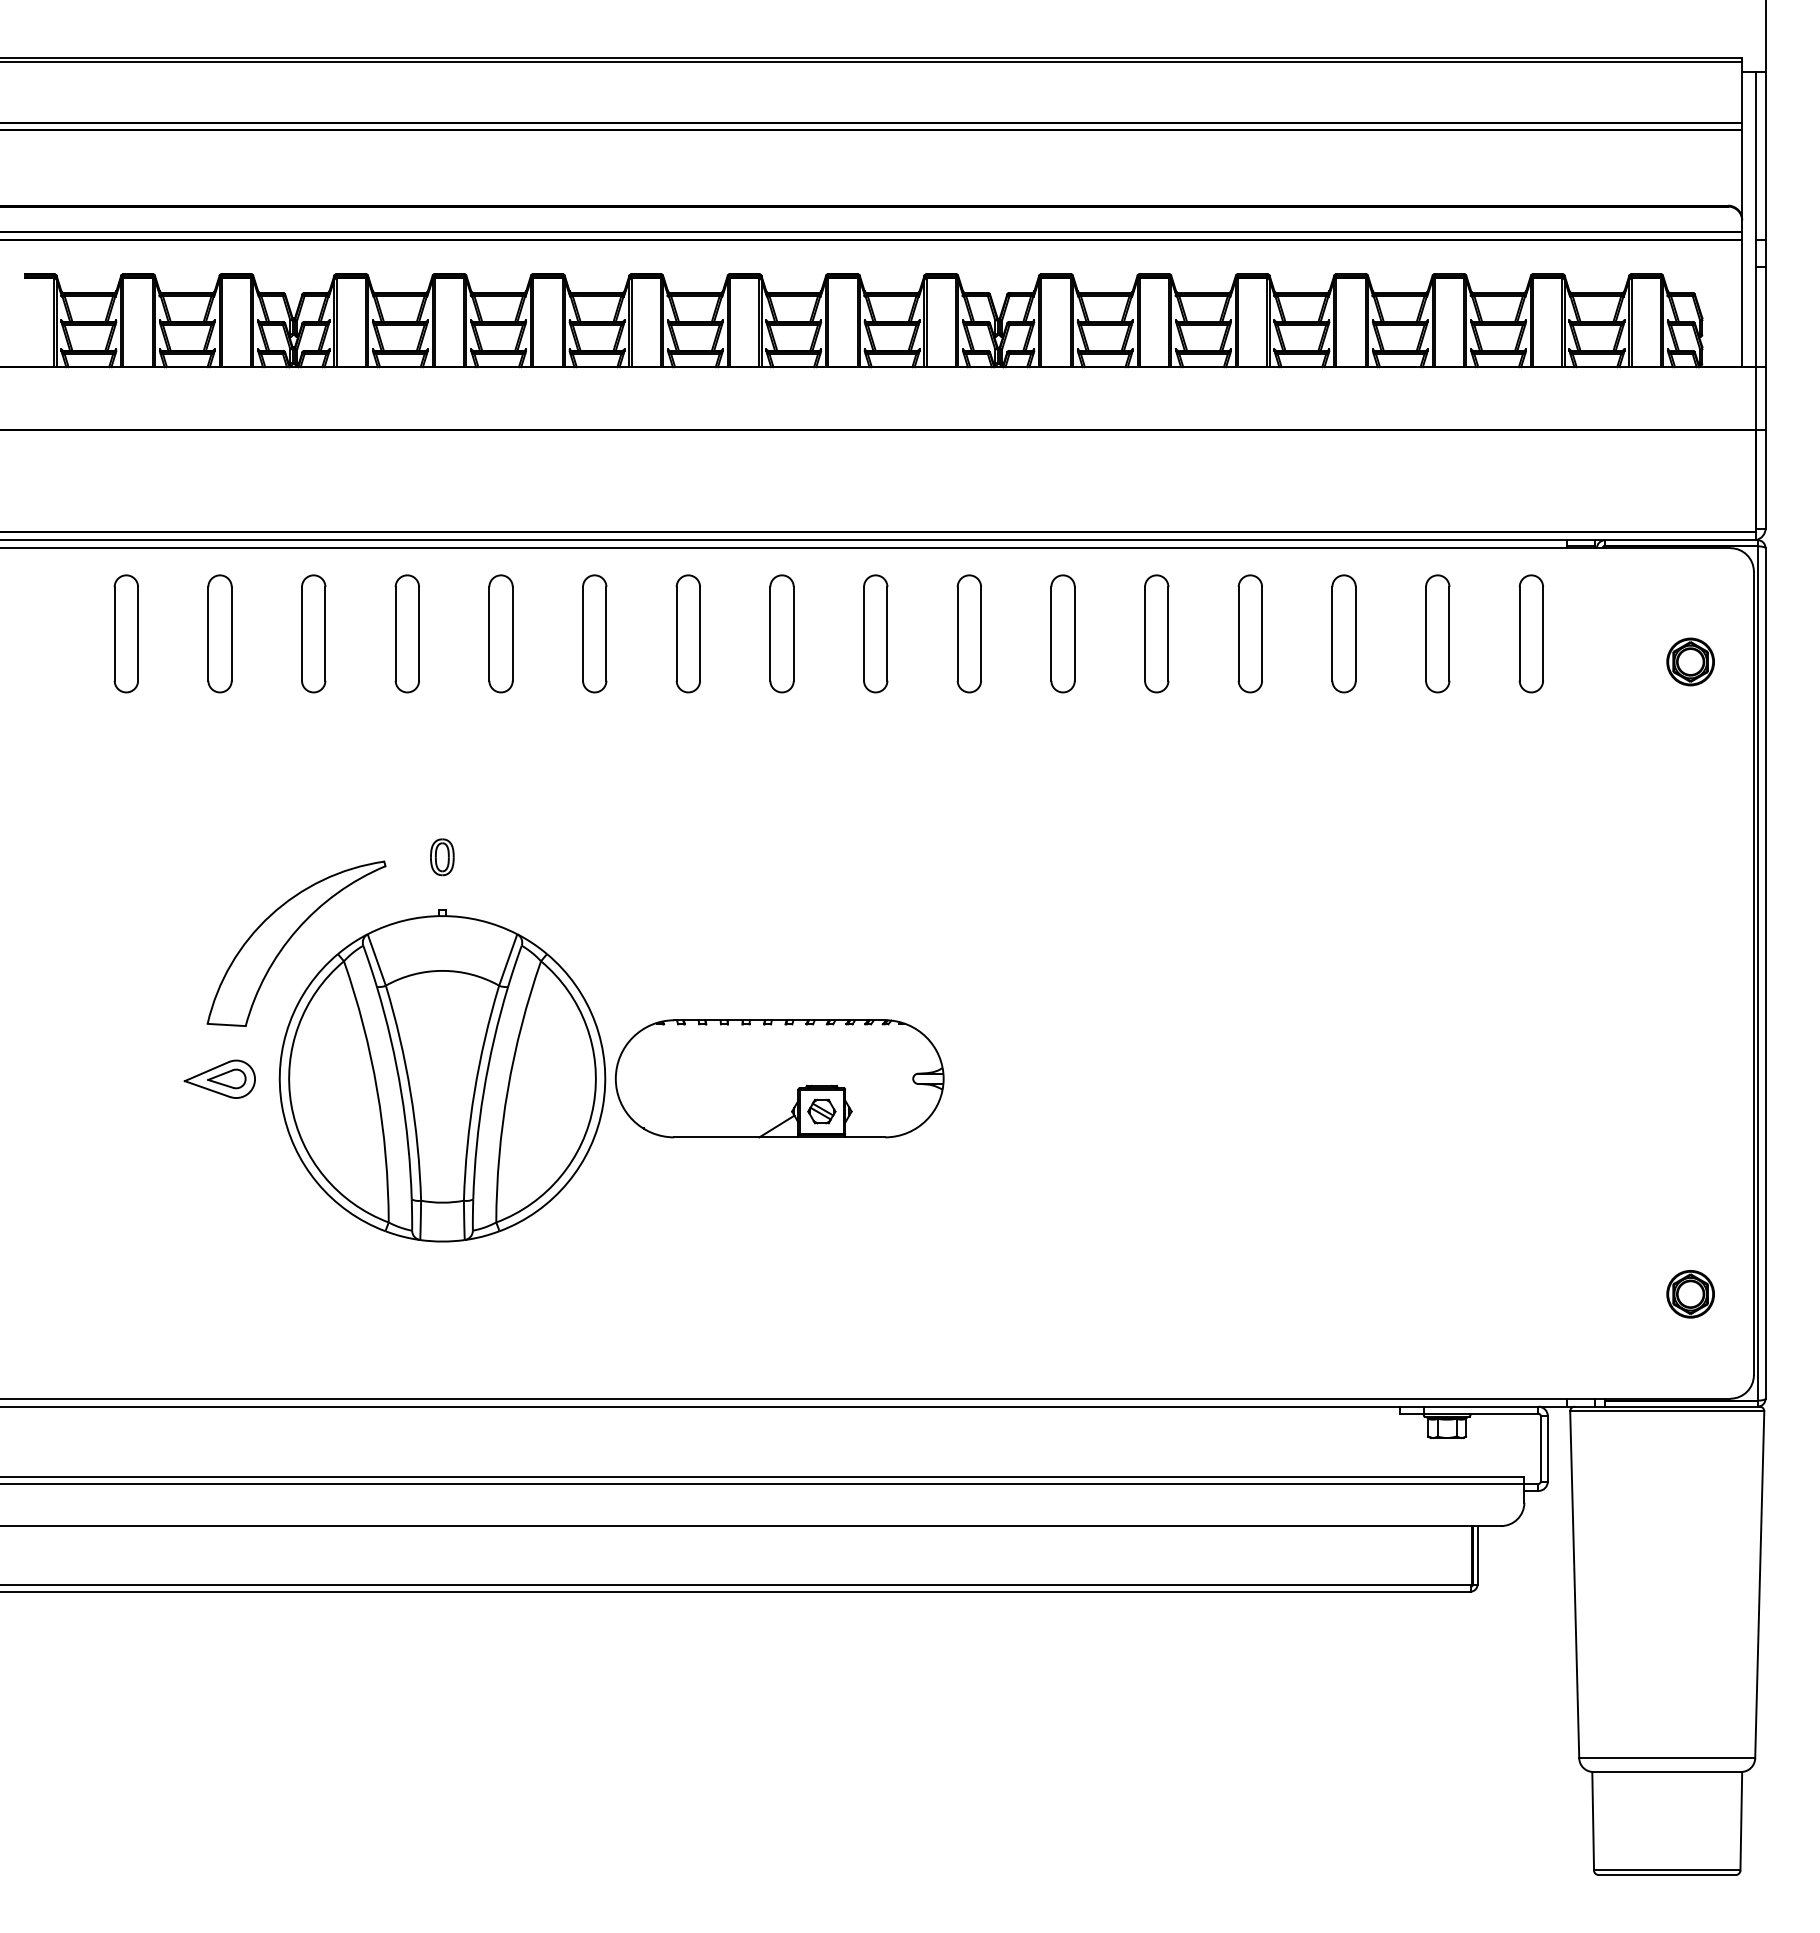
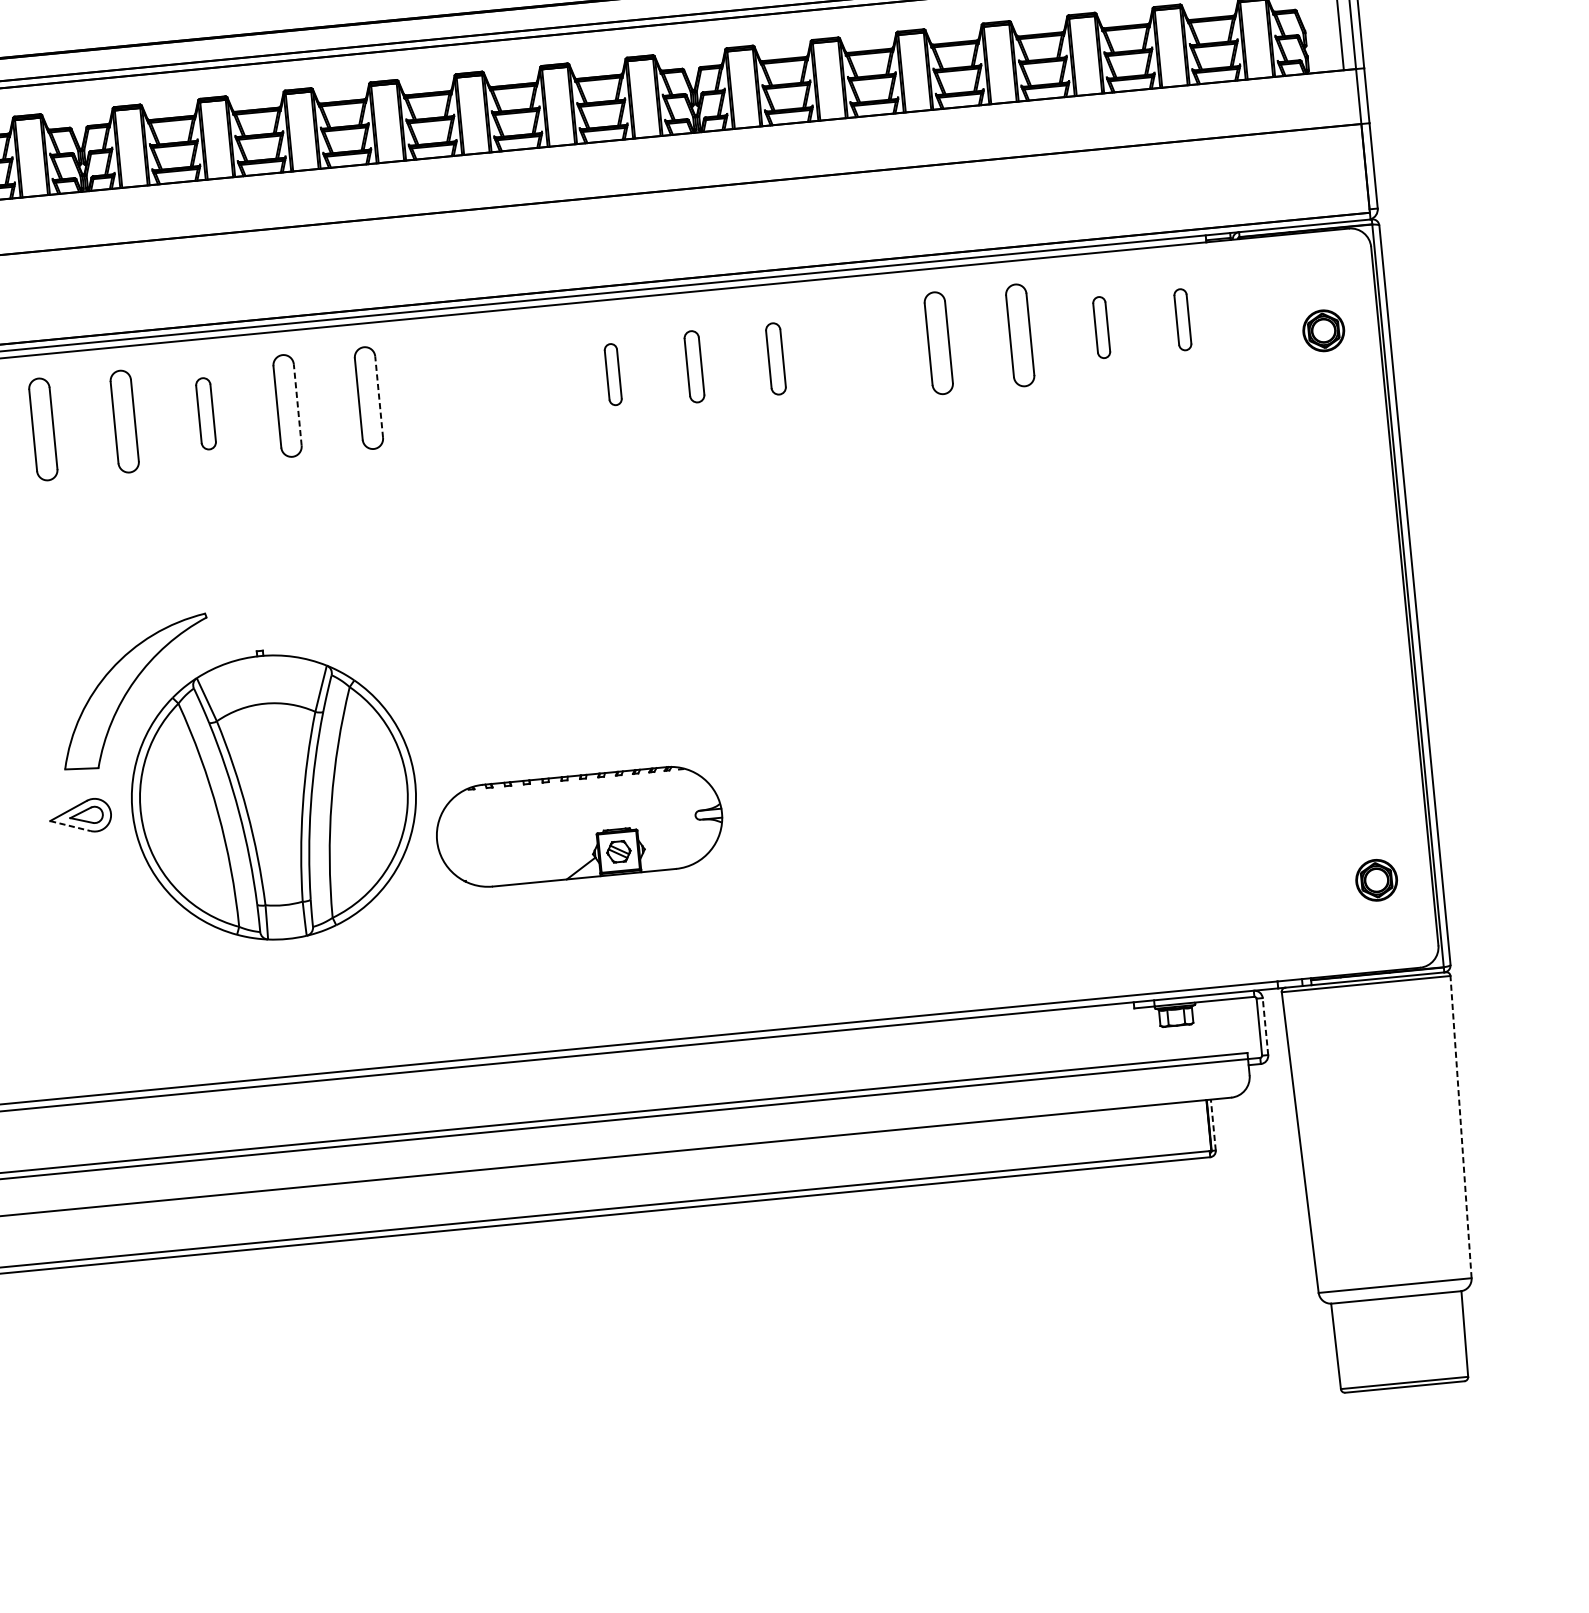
part: (406, 633) -> (205, 413), size x0.7
line: (512, 633) -> (297, 404), solid -> dashed
line: (606, 633) -> (379, 396), solid -> dashed
part: (687, 633) -> (449, 390), removed
part: (781, 633) -> (531, 382), removed
part: (875, 633) -> (612, 374), size x0.6
part: (968, 633) -> (693, 366), size x0.7
part: (1062, 633) -> (775, 358), size x0.7
part: (1156, 633) -> (857, 350), removed
part: (1437, 633) -> (1101, 327), size x0.6
part: (1530, 633) -> (1182, 319), size x0.6
part: (442, 857) -> (255, 605), removed
part: (779, 1078) -> (579, 826), moved
line: (207, 1089) -> (70, 826), solid -> dashed
line: (1547, 1448) -> (1265, 1026), solid -> dashed
line: (1477, 1554) -> (1213, 1124), solid -> dashed
line: (1759, 1584) -> (1460, 1126), solid -> dashed

